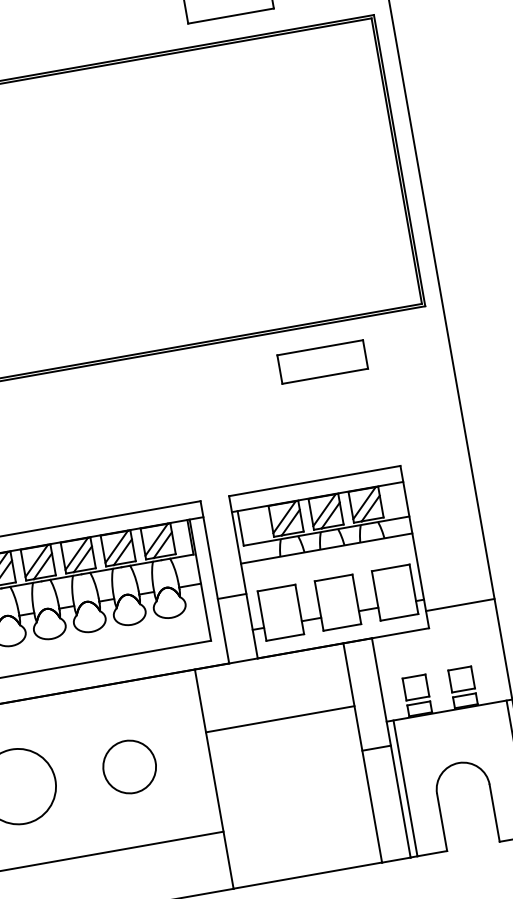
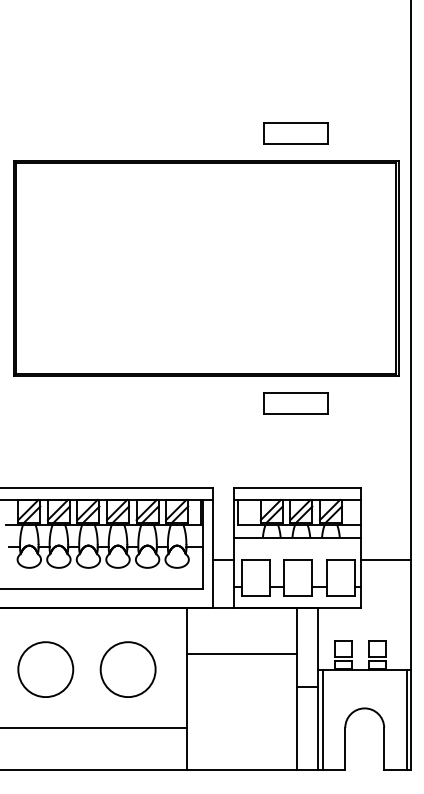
part: (322, 362) -> (295, 403), moved
line: (459, 605) -> (385, 560), moved
circle: (128, 766) -> (127, 669), size x1.43

